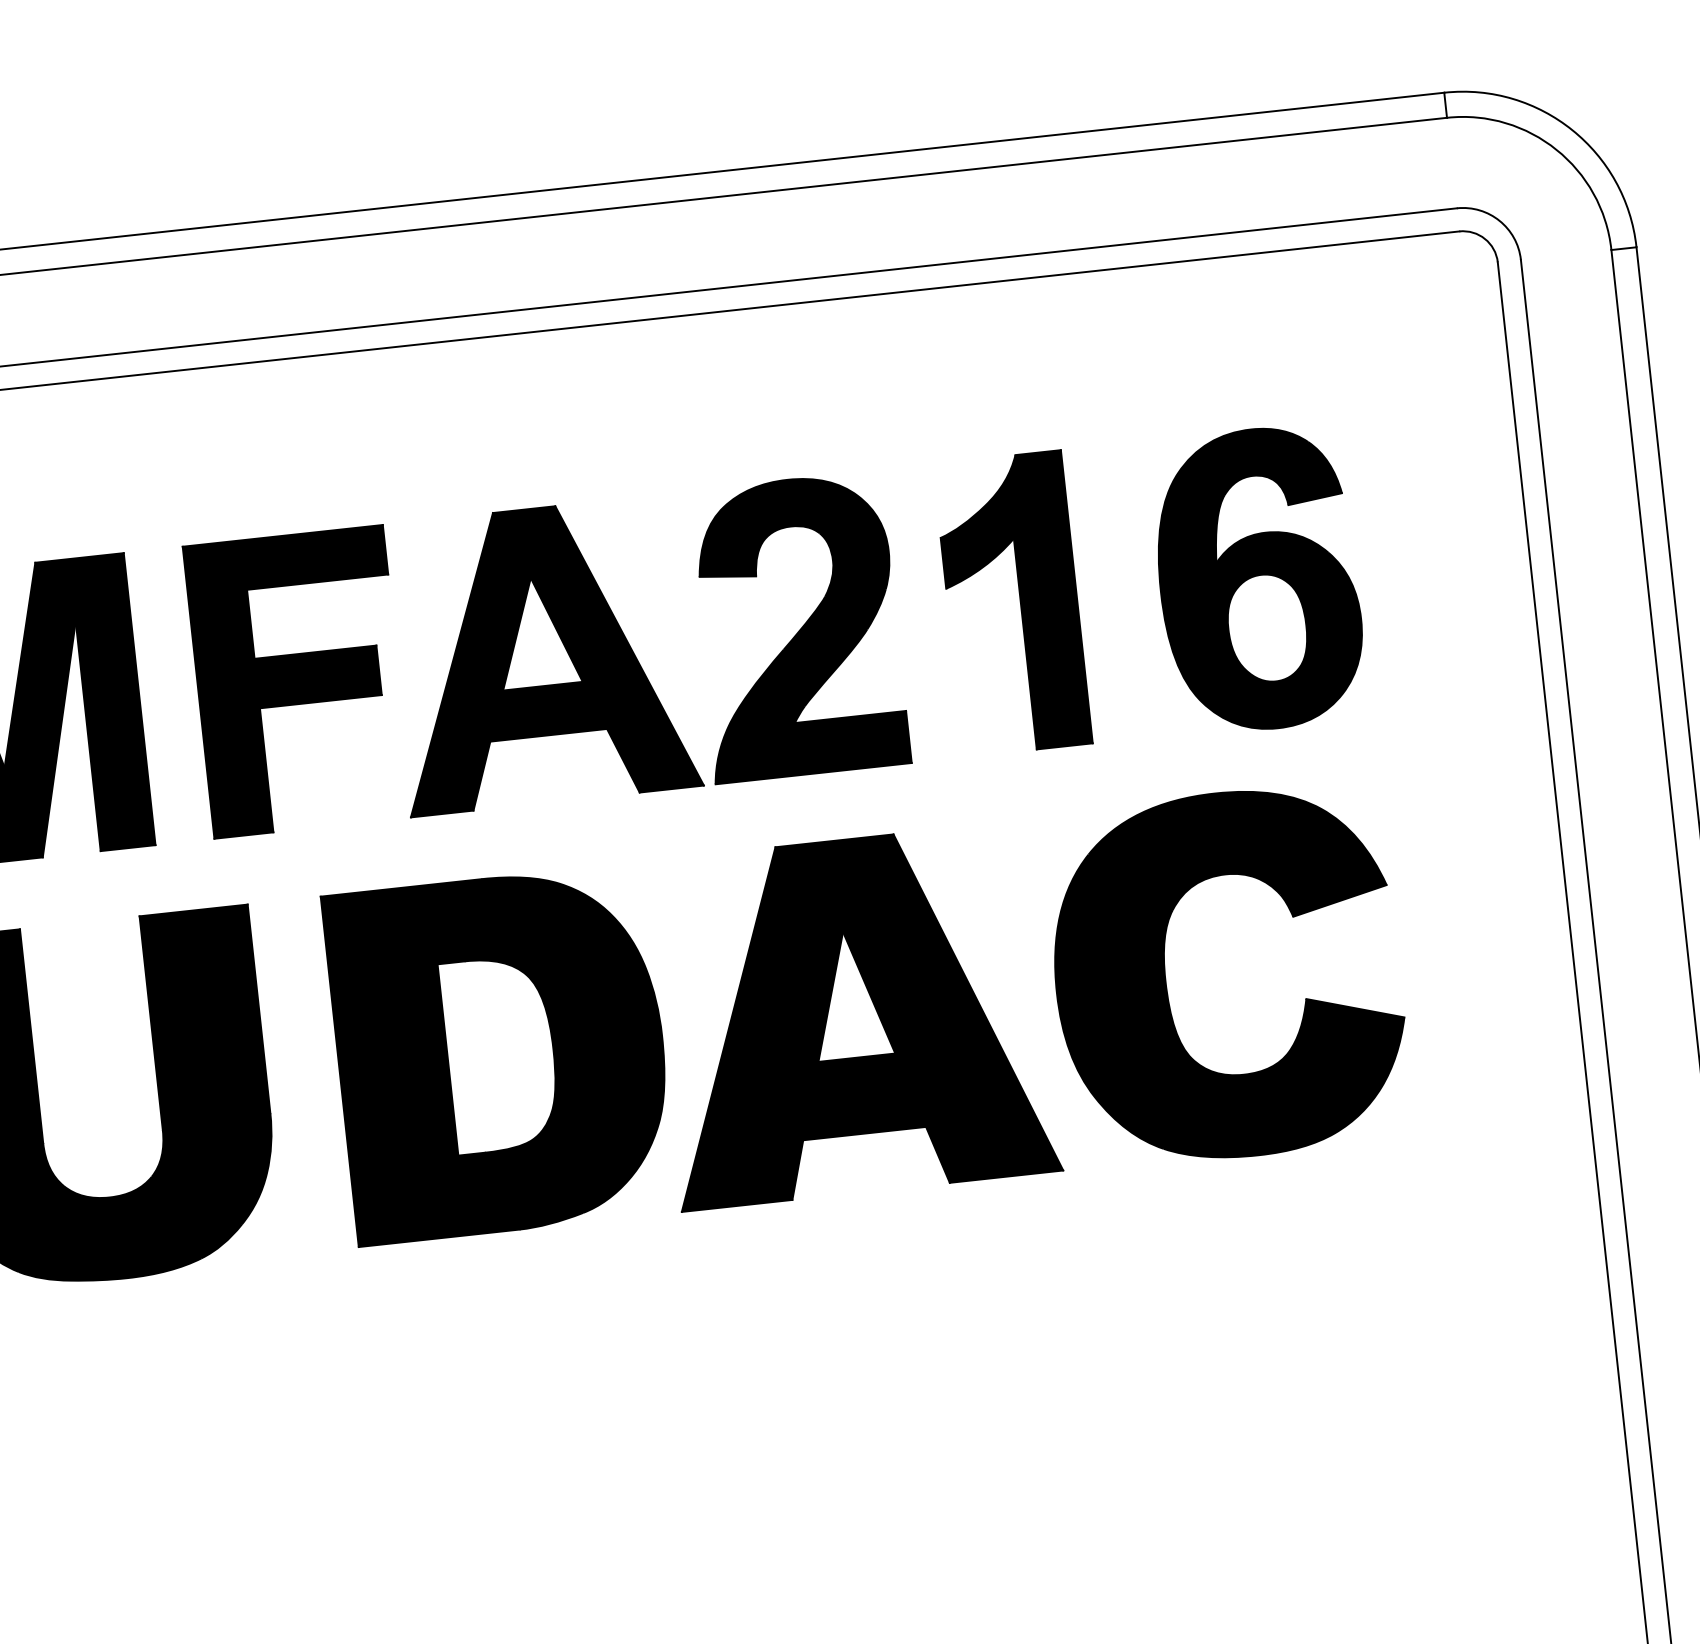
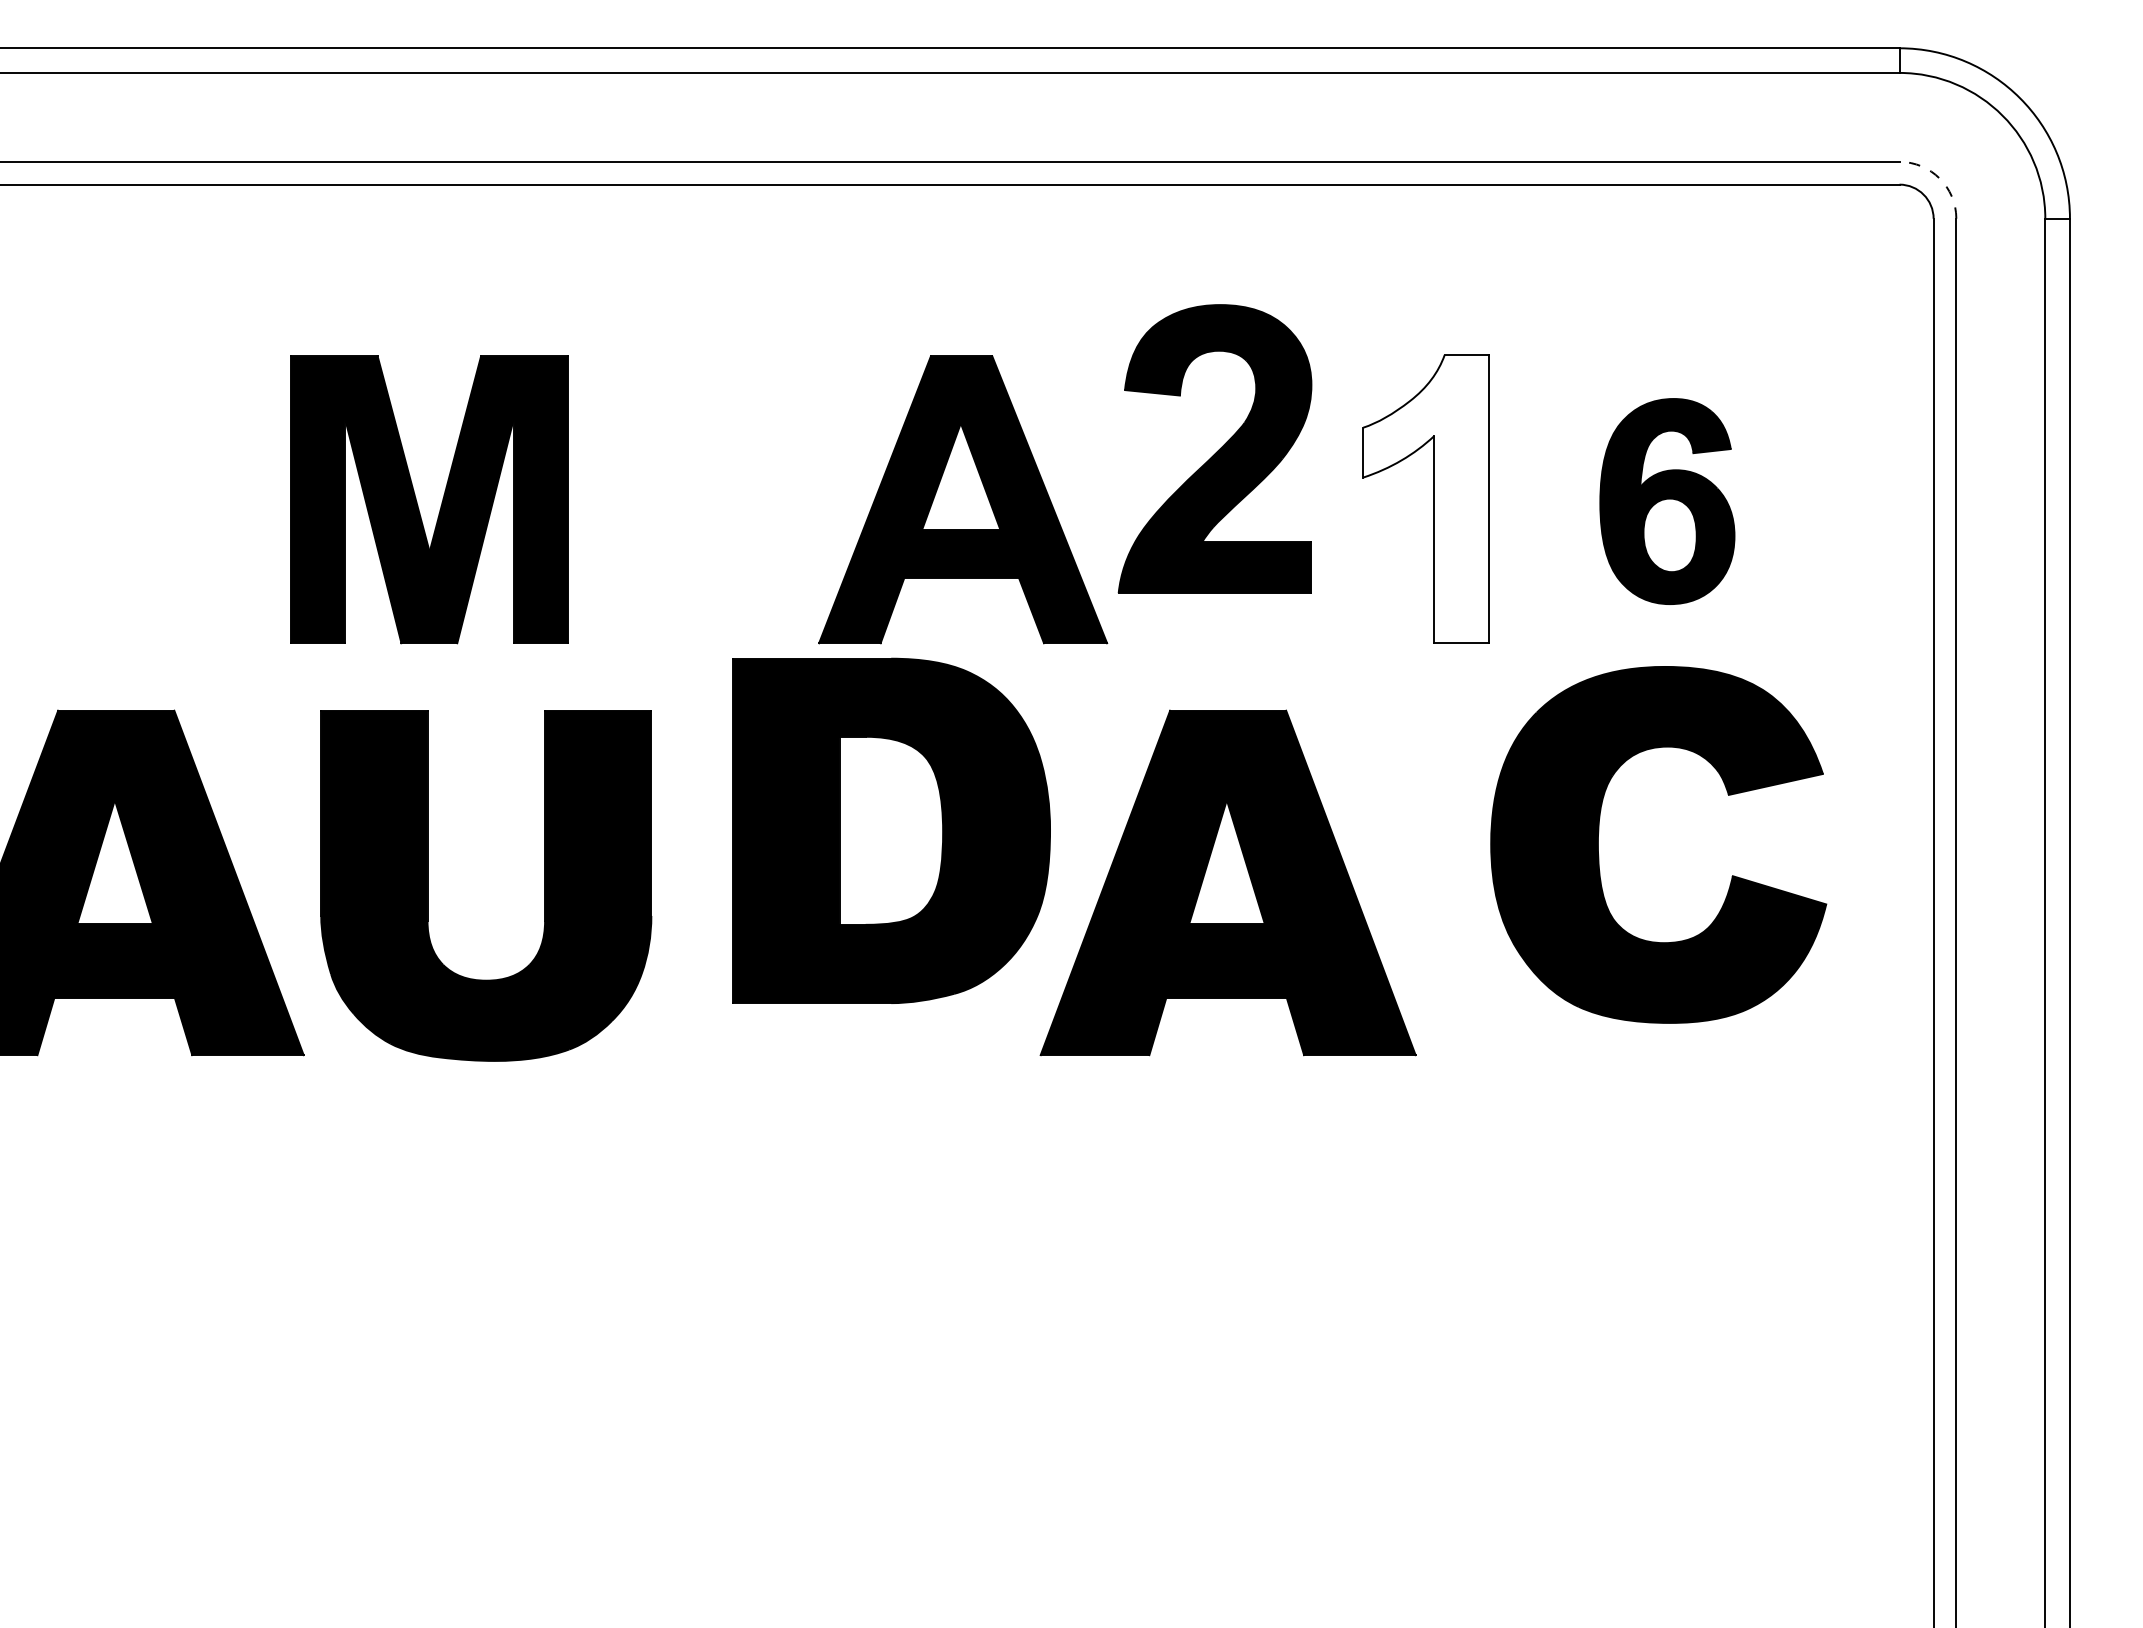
arc: (1499, 220) -> (1939, 178), solid -> dashed
part: (1258, 579) -> (1667, 501), size x0.7
fill: (1012, 604) -> (1426, 499), removed
part: (797, 626) -> (1214, 448), moved
part: (298, 681) -> (724, 499), removed
part: (1166, 981) -> (1598, 844), moved
part: (500, 1053) -> (891, 830), moved

